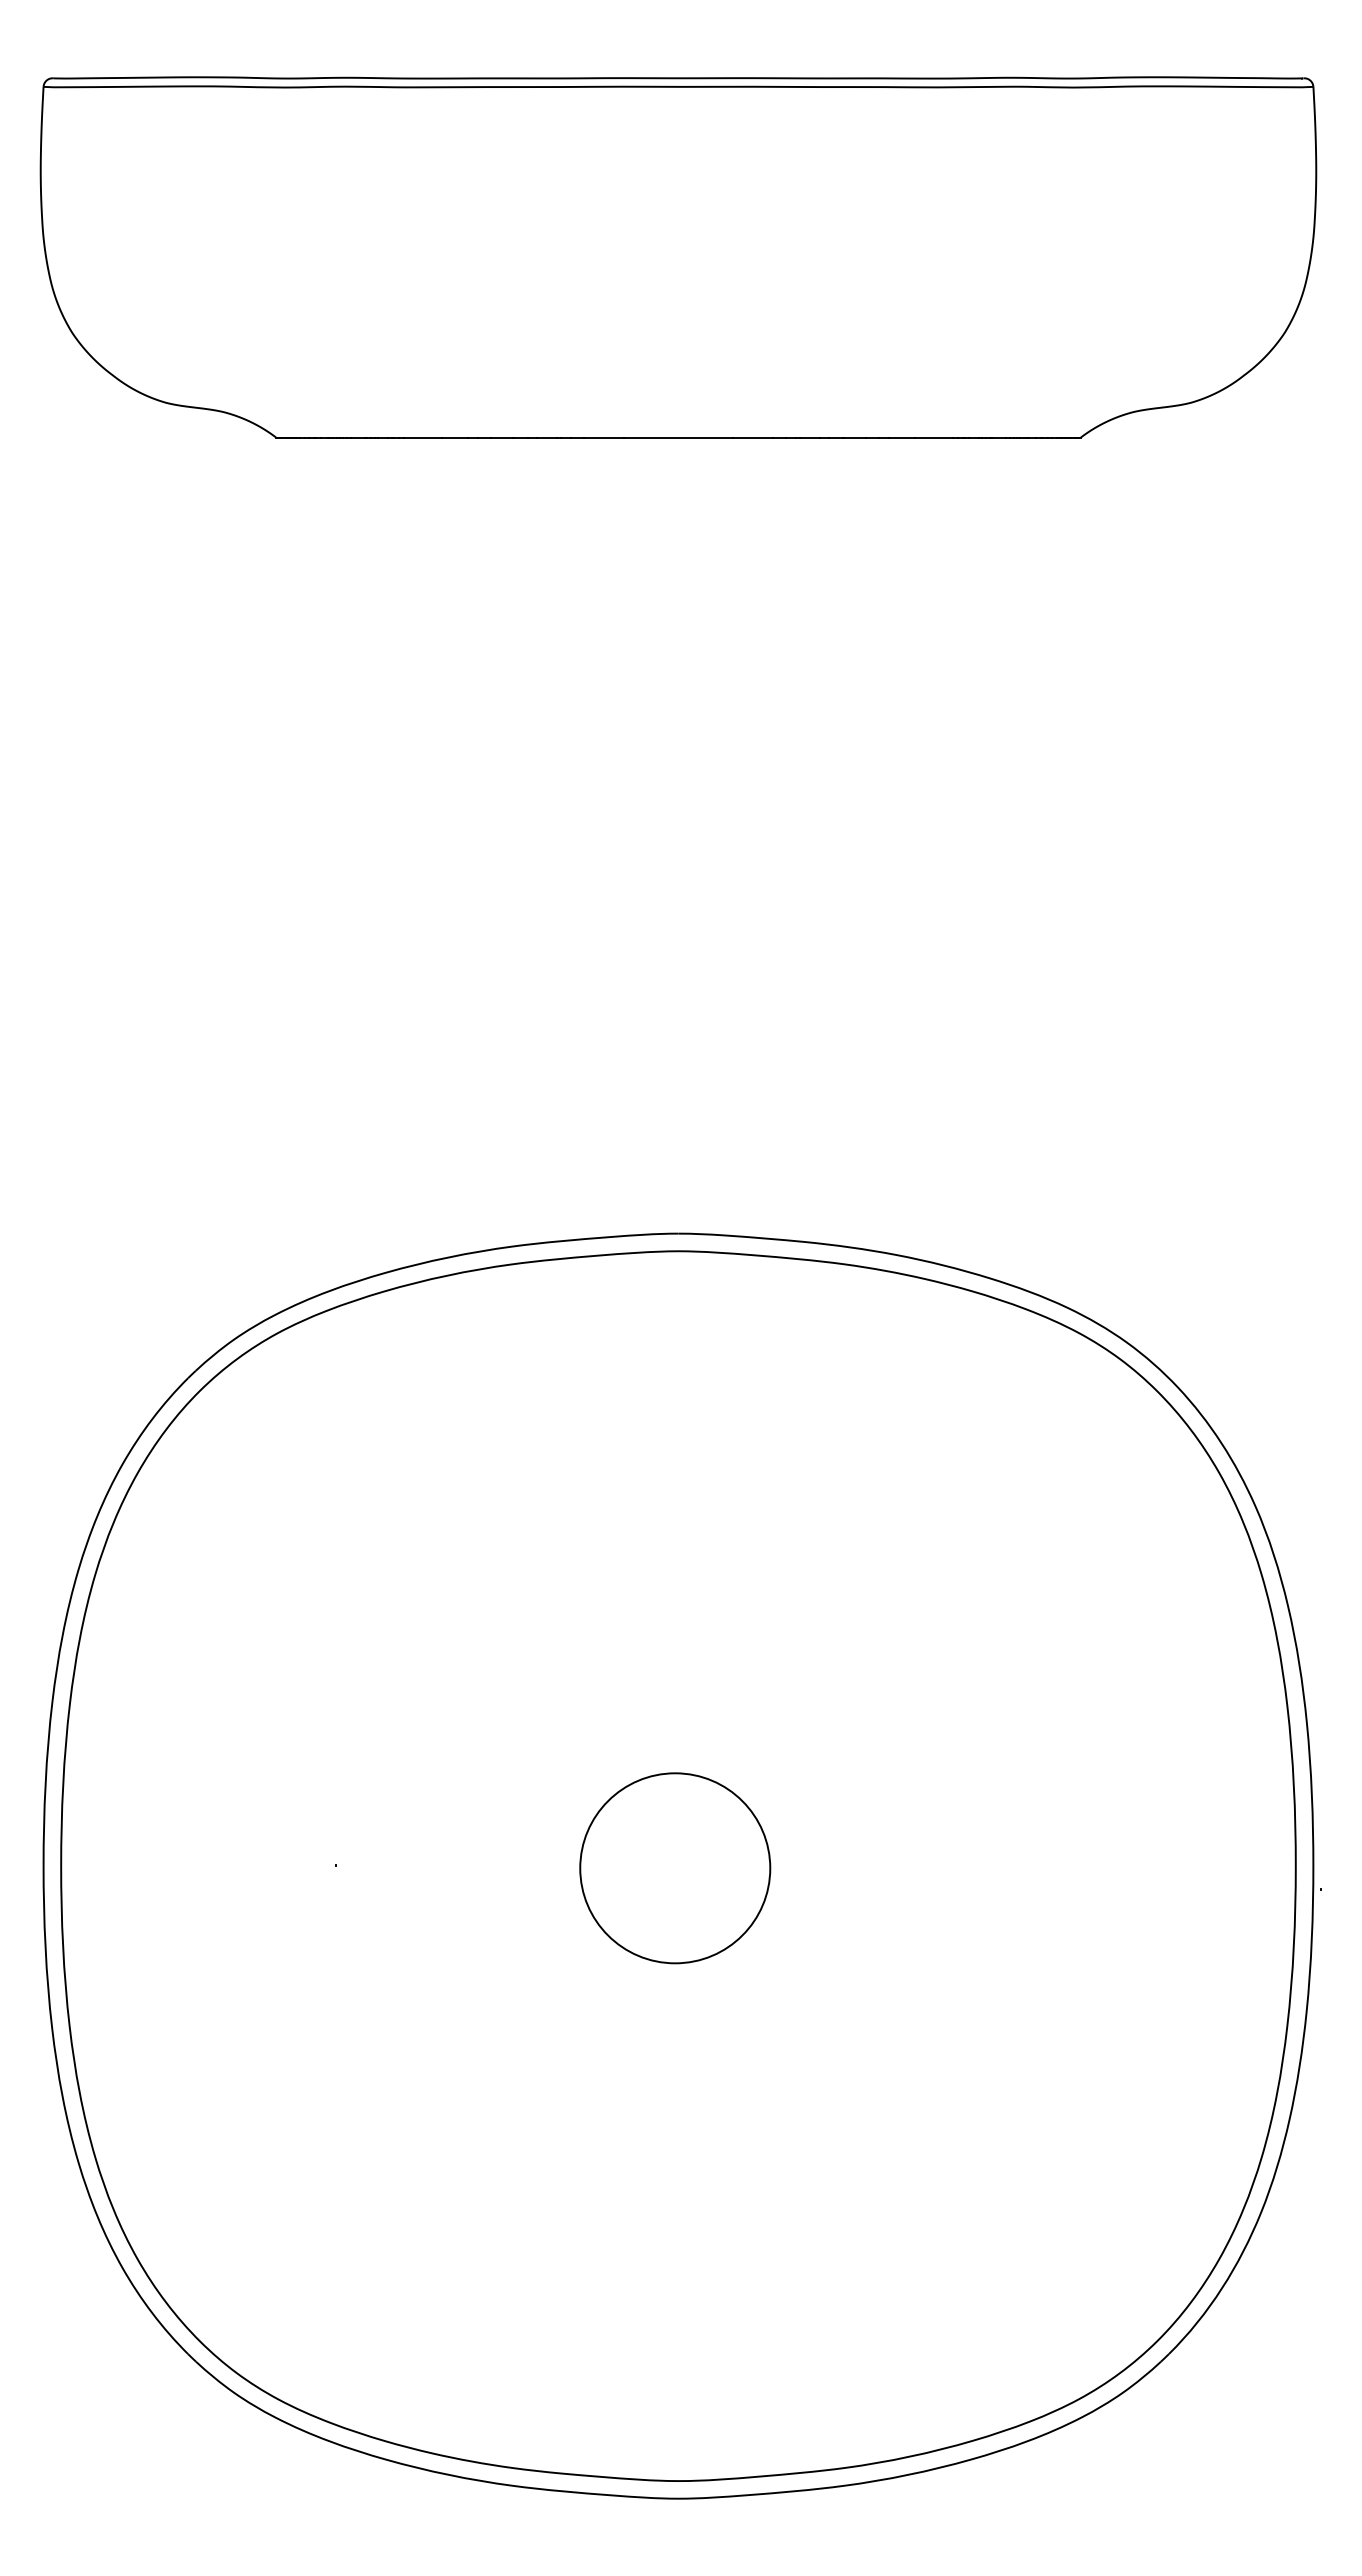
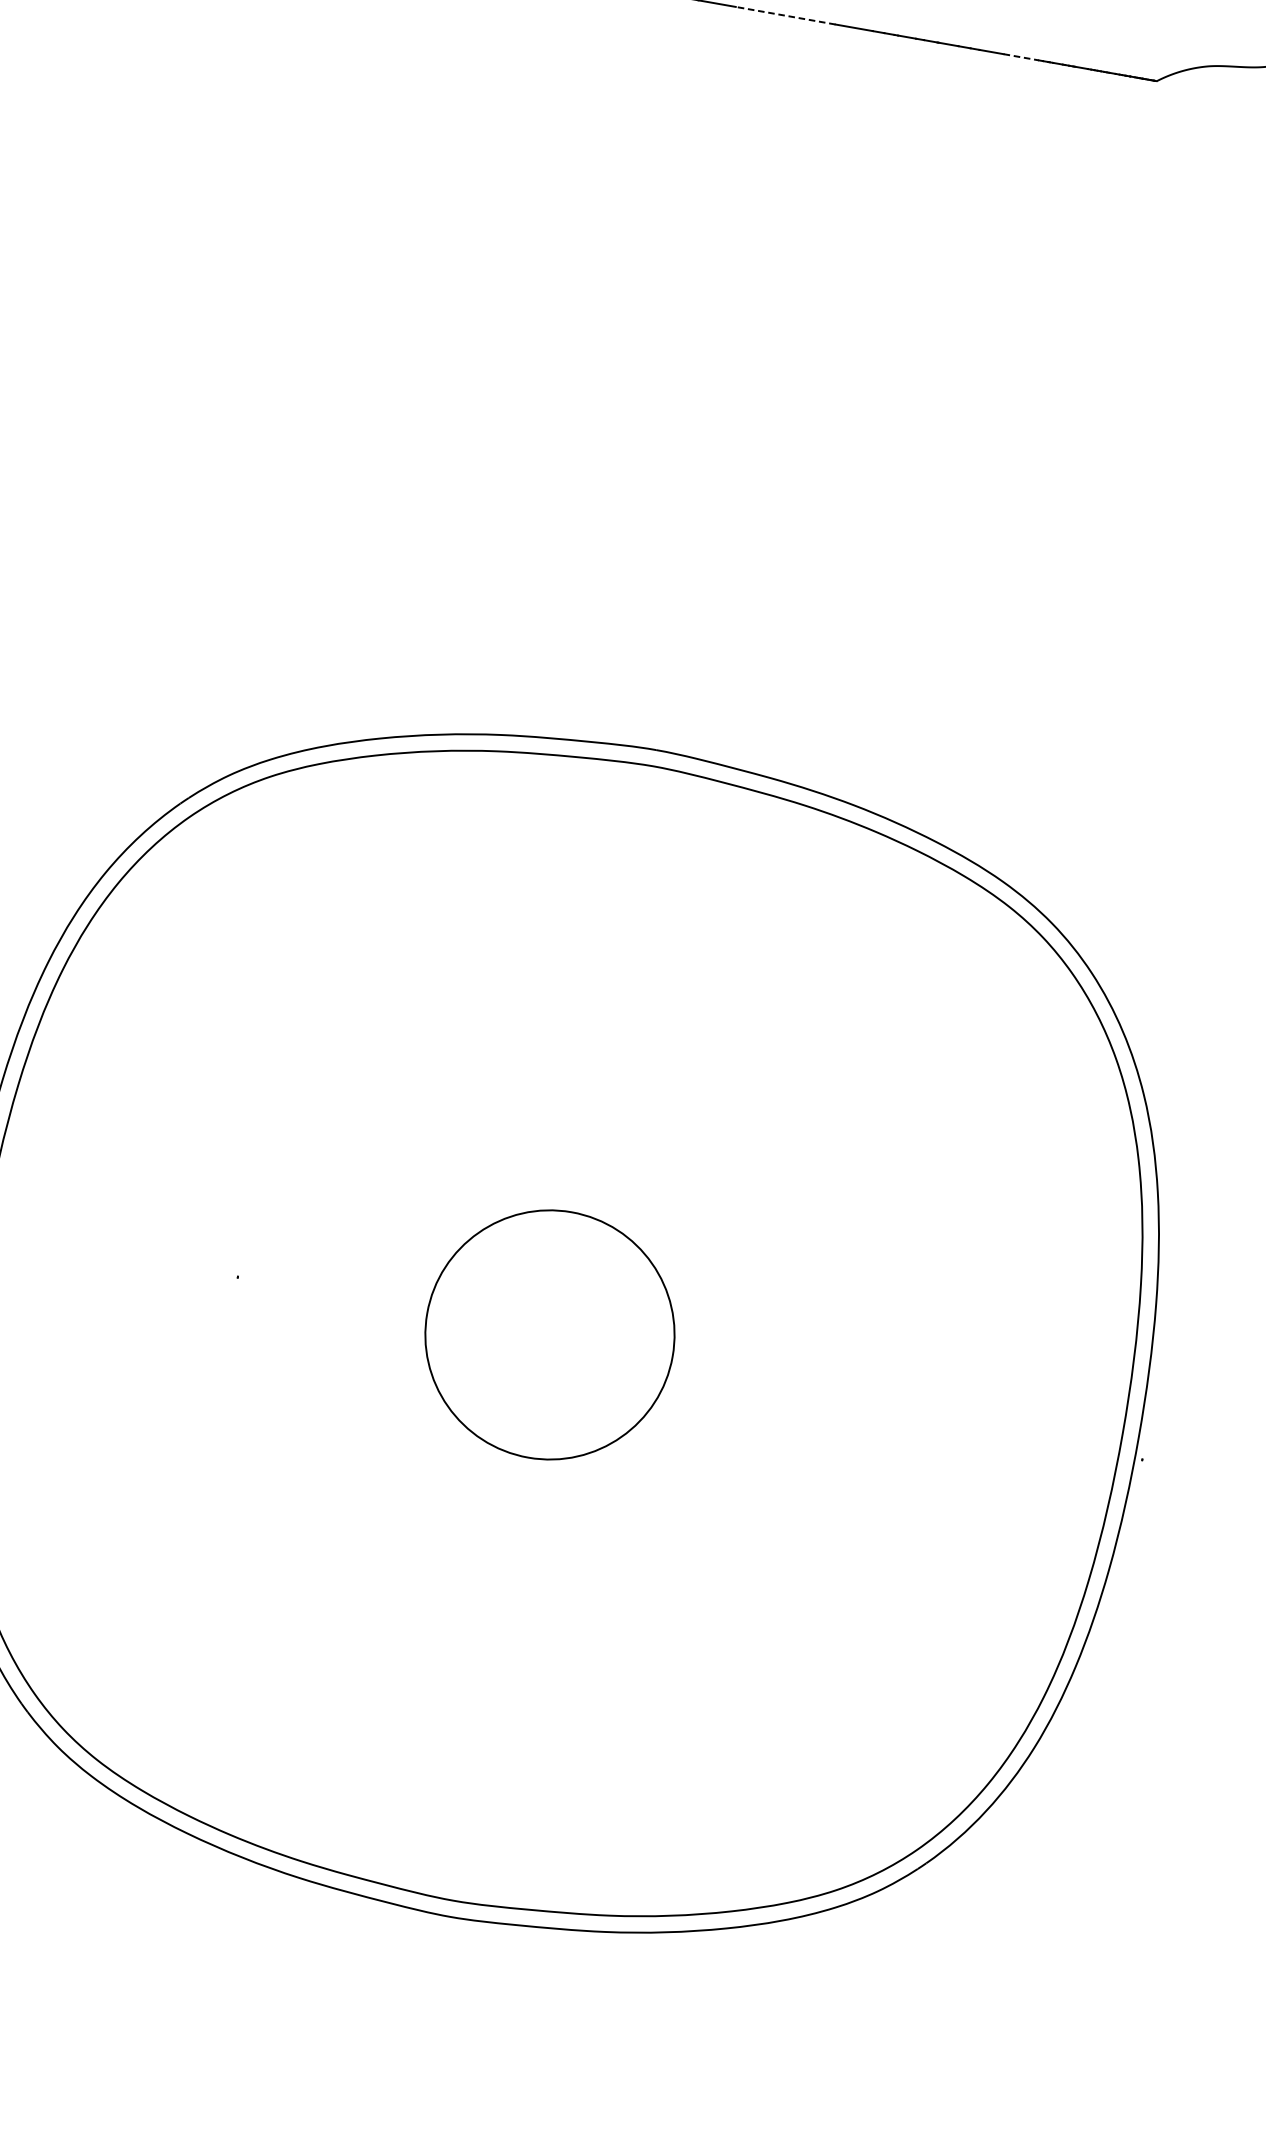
line: (678, 437) -> (785, 15), solid -> dashed
line: (934, 437) -> (1021, 57), solid -> dashed
circle: (675, 1868) -> (550, 1335), size x1.4

